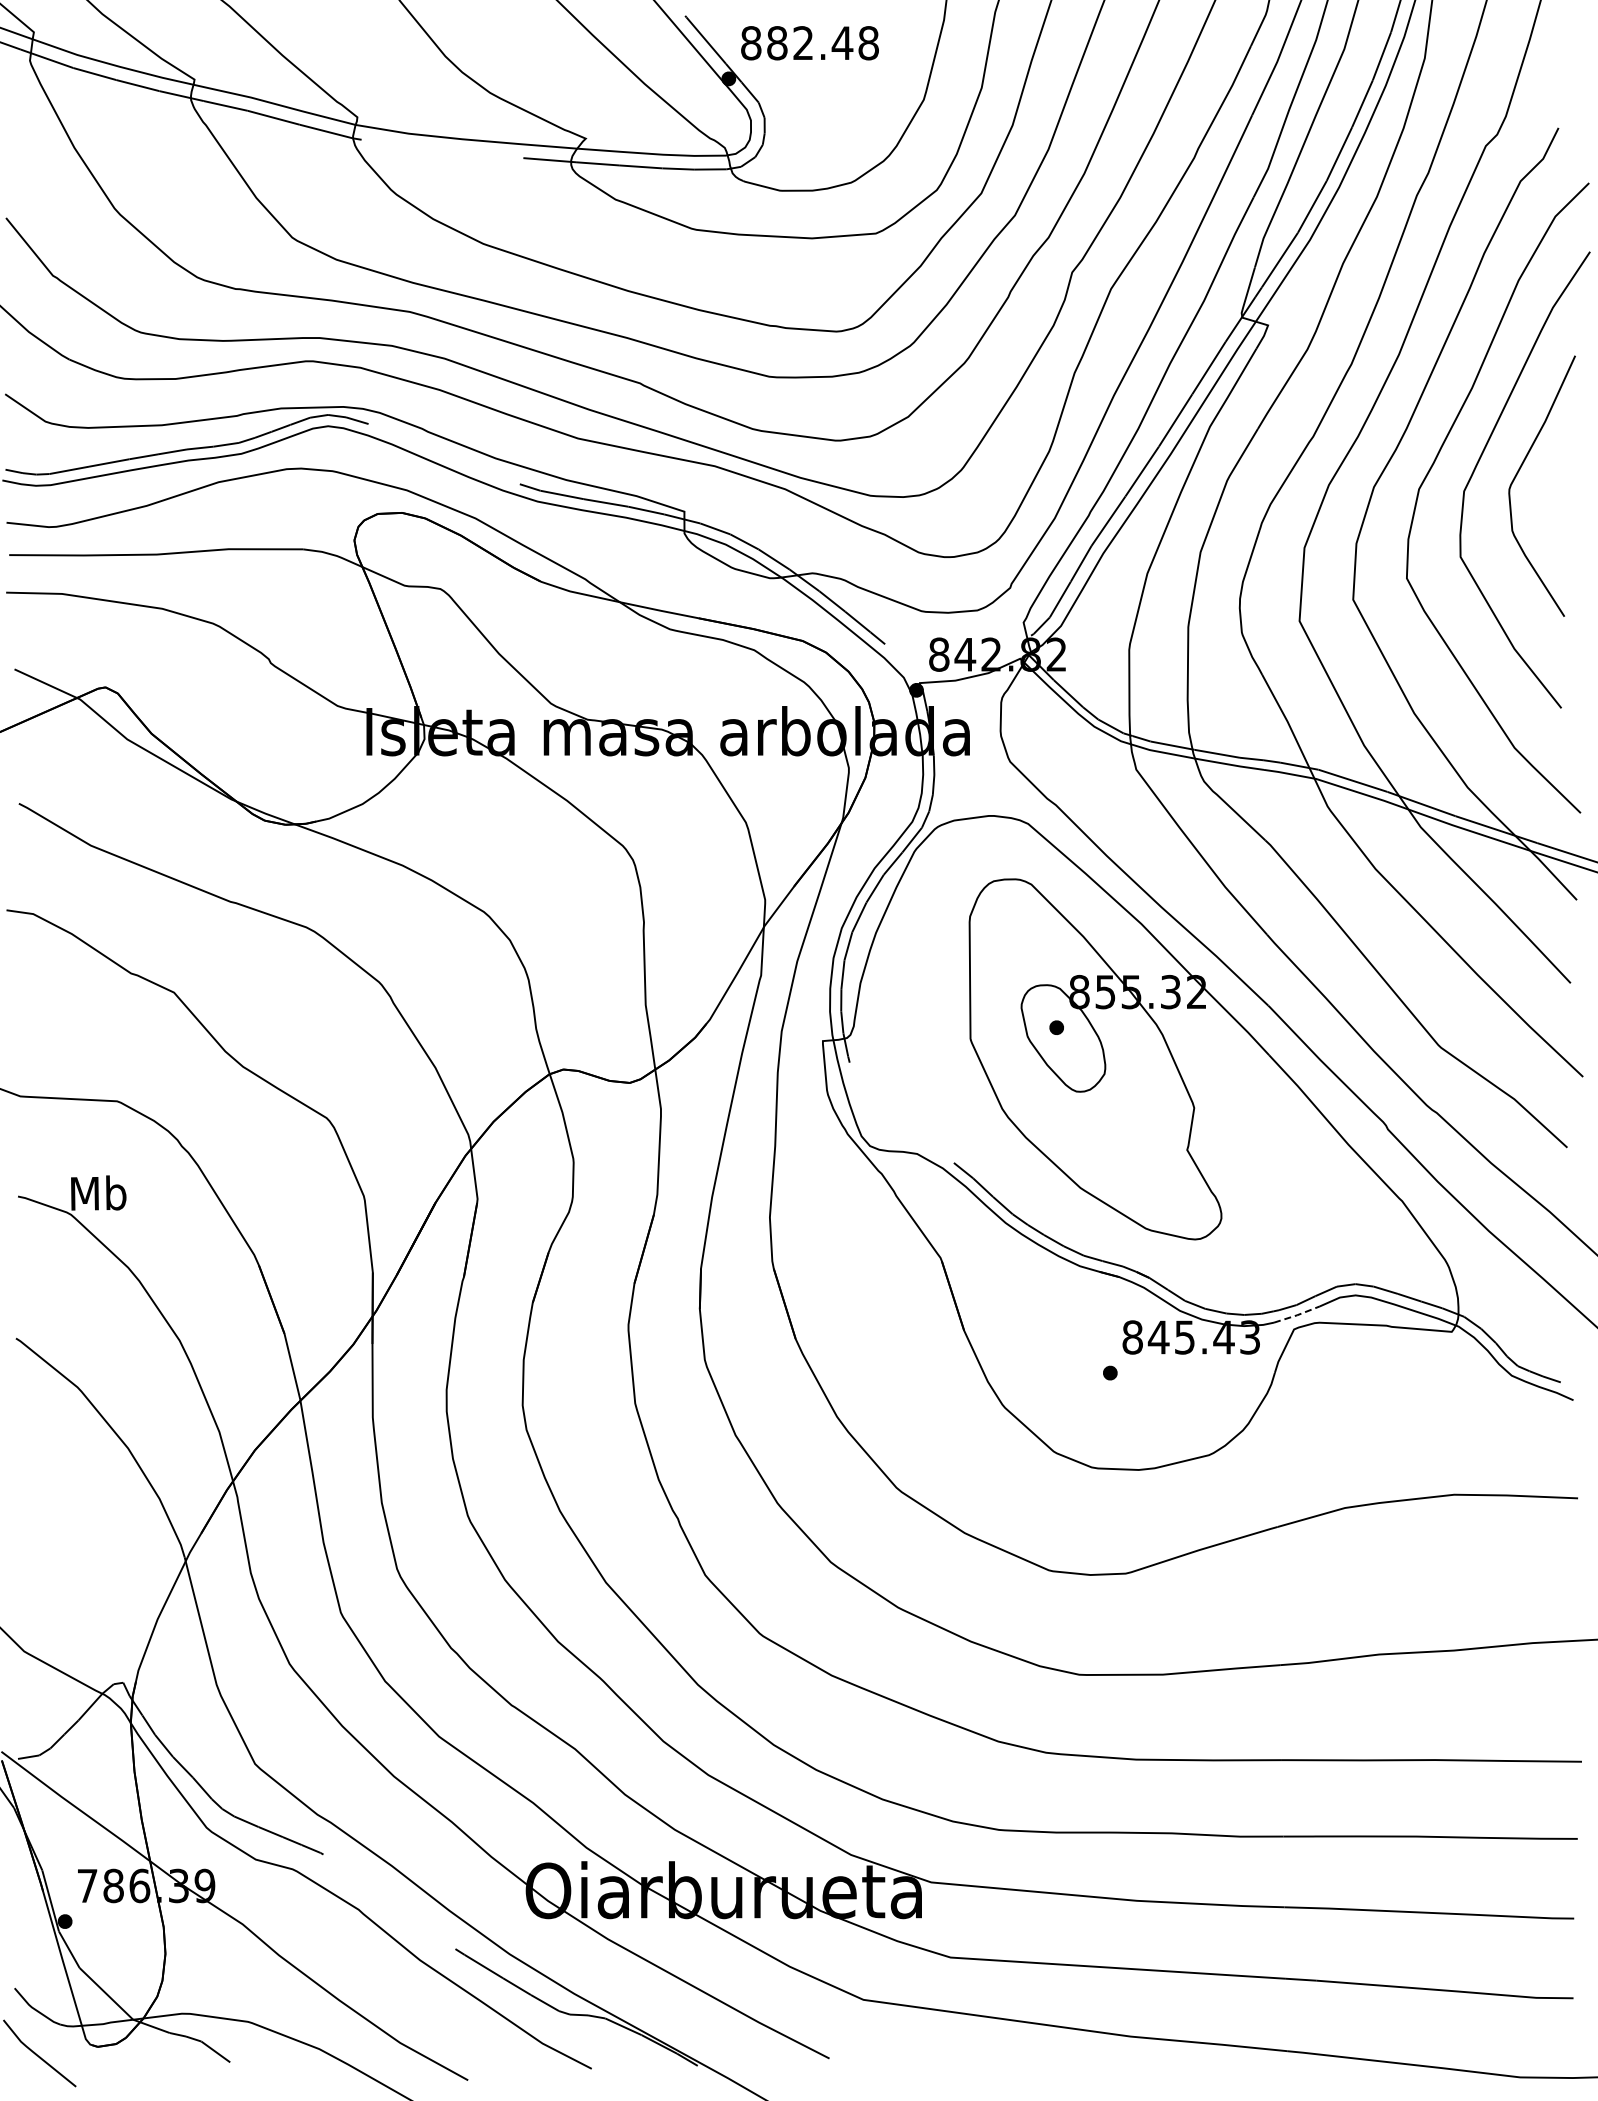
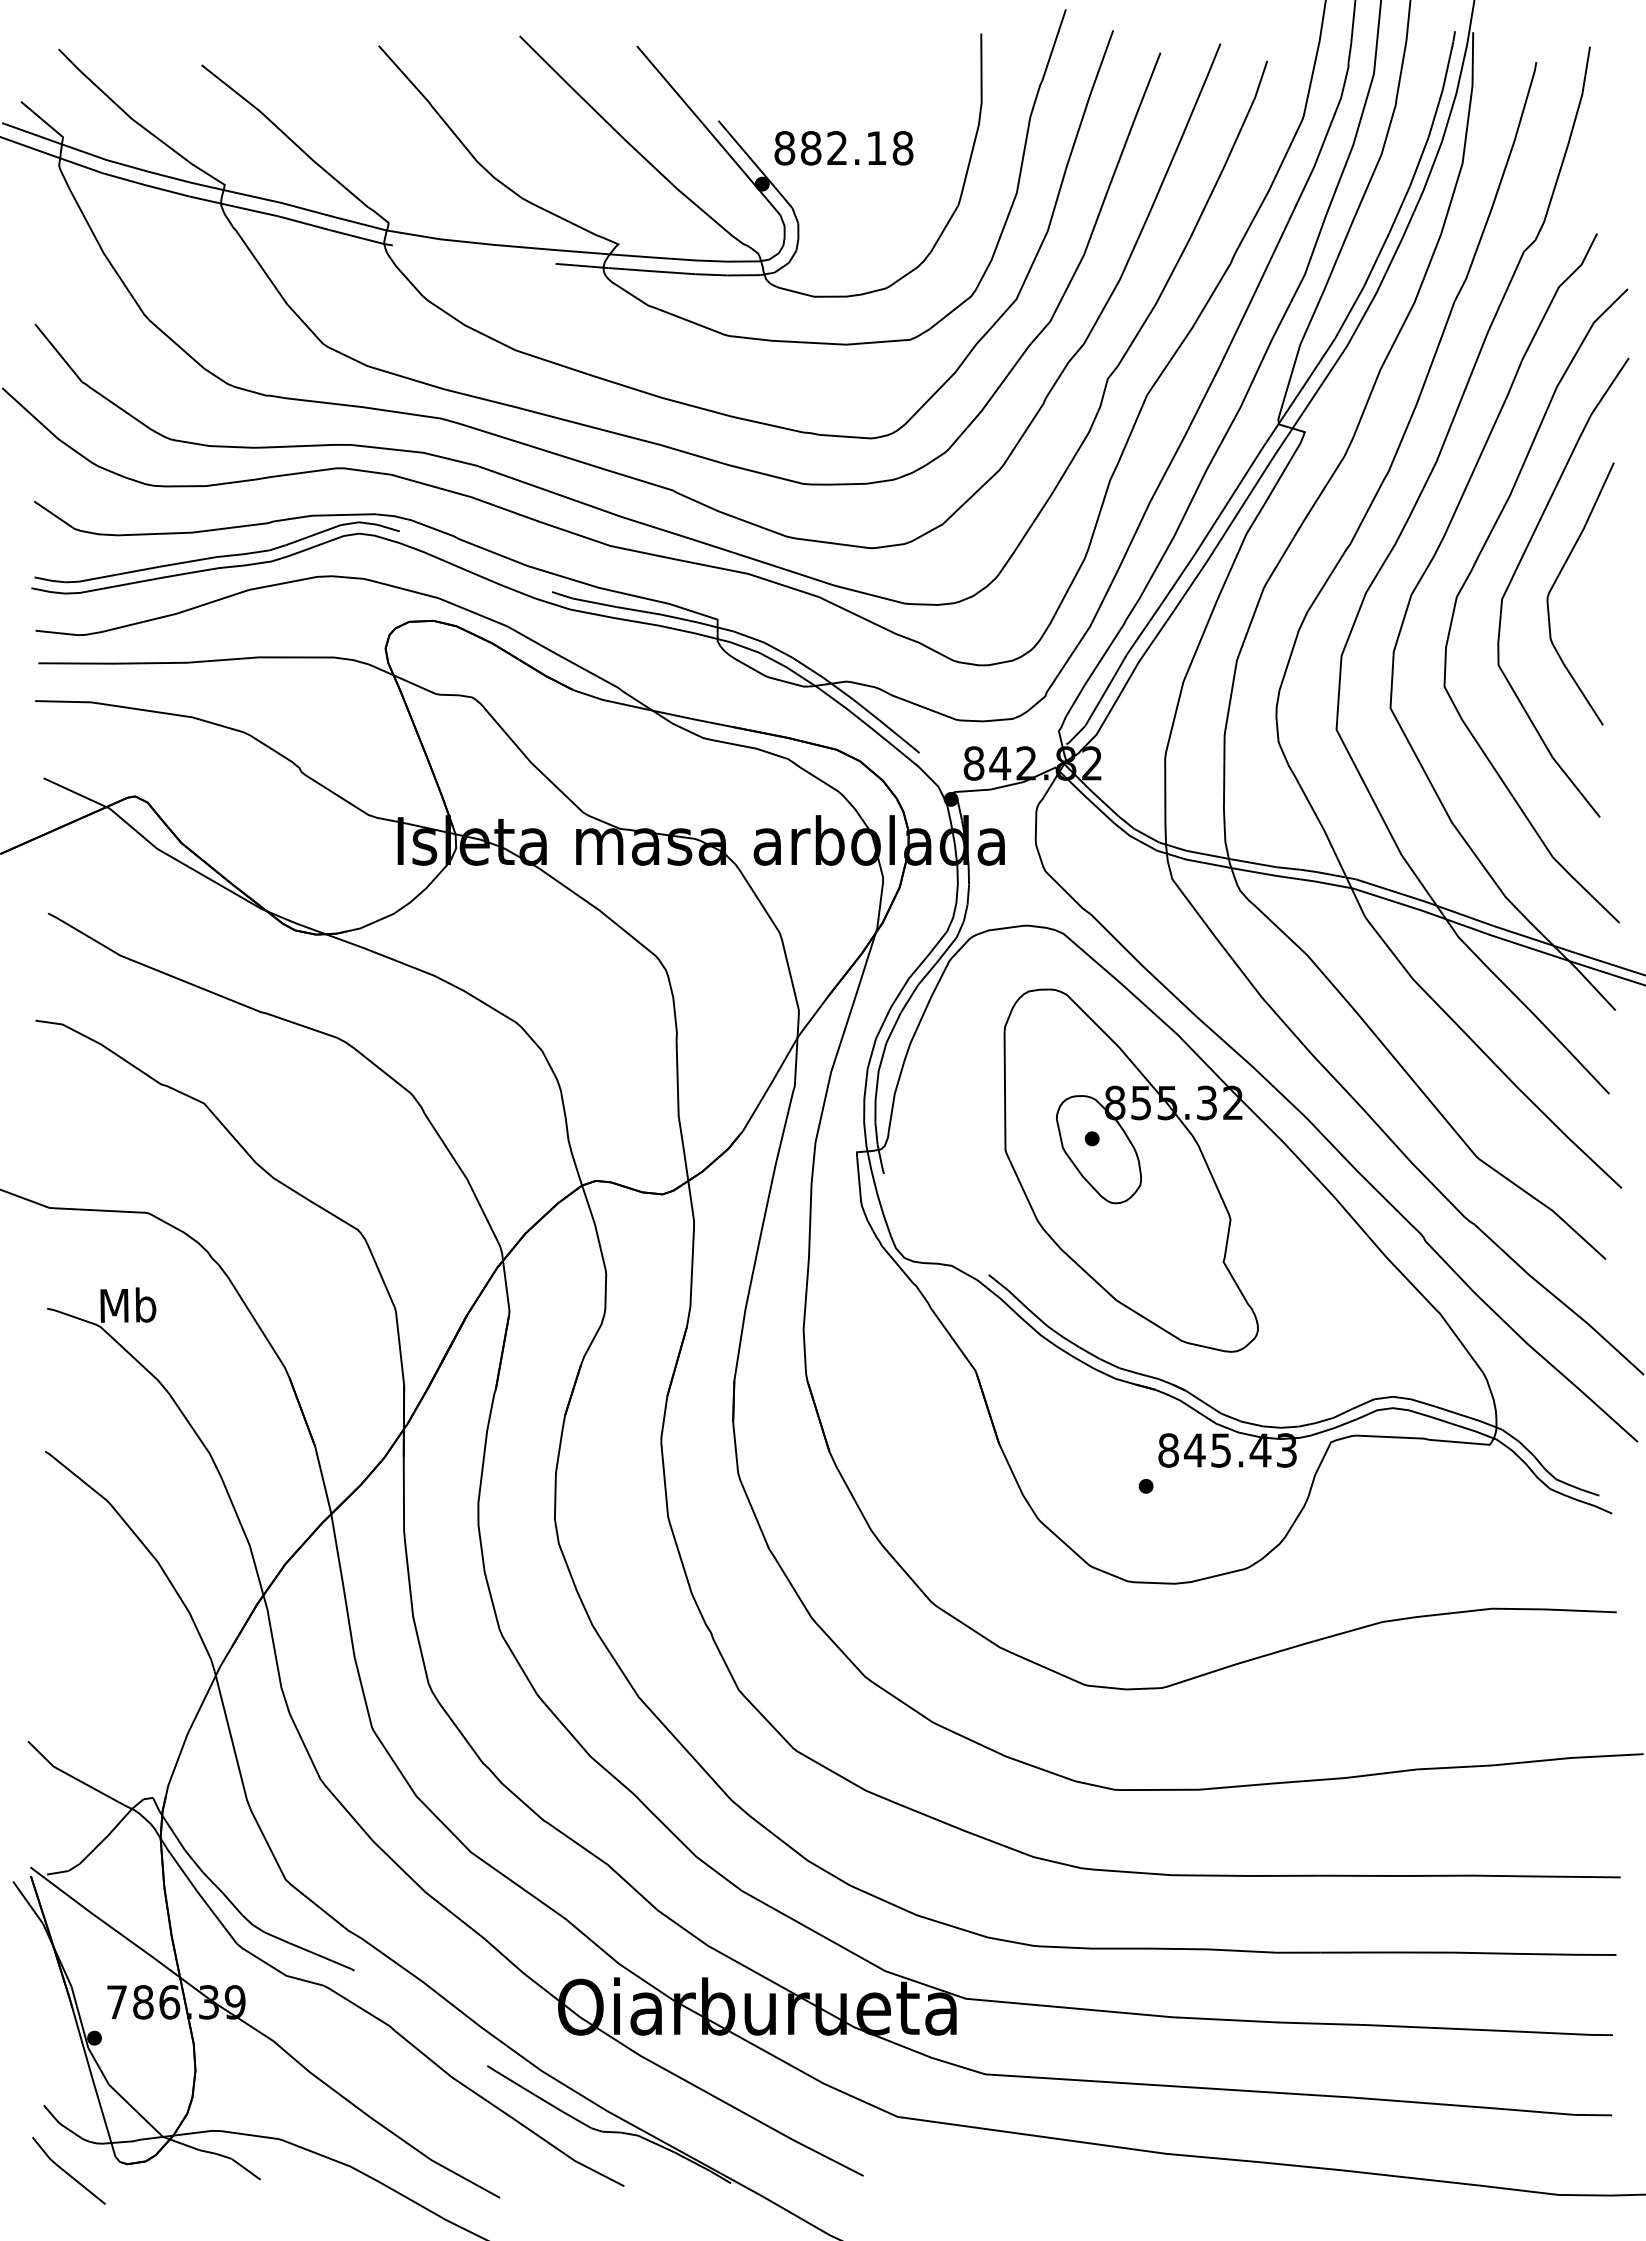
text: (842, 42) -> (876, 147), 882.48 -> 882.18
line: (1297, 1315) -> (1334, 1428), dashed -> solid

